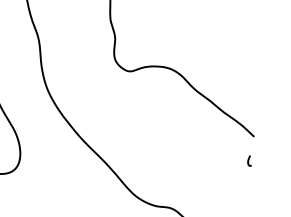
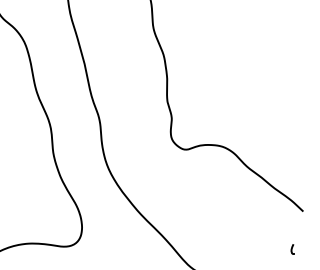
curve: (249, 161) -> (292, 249), moved

